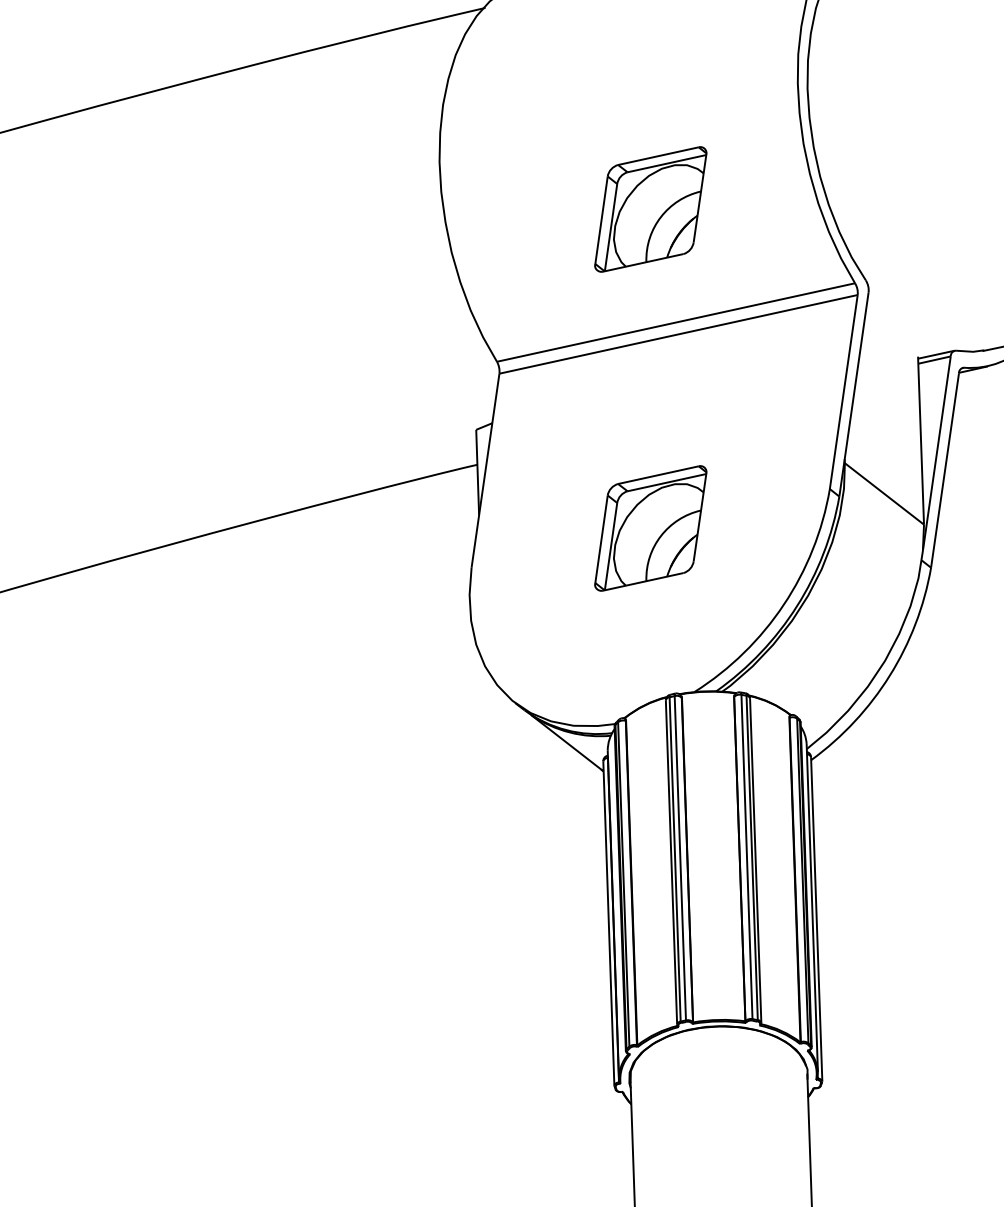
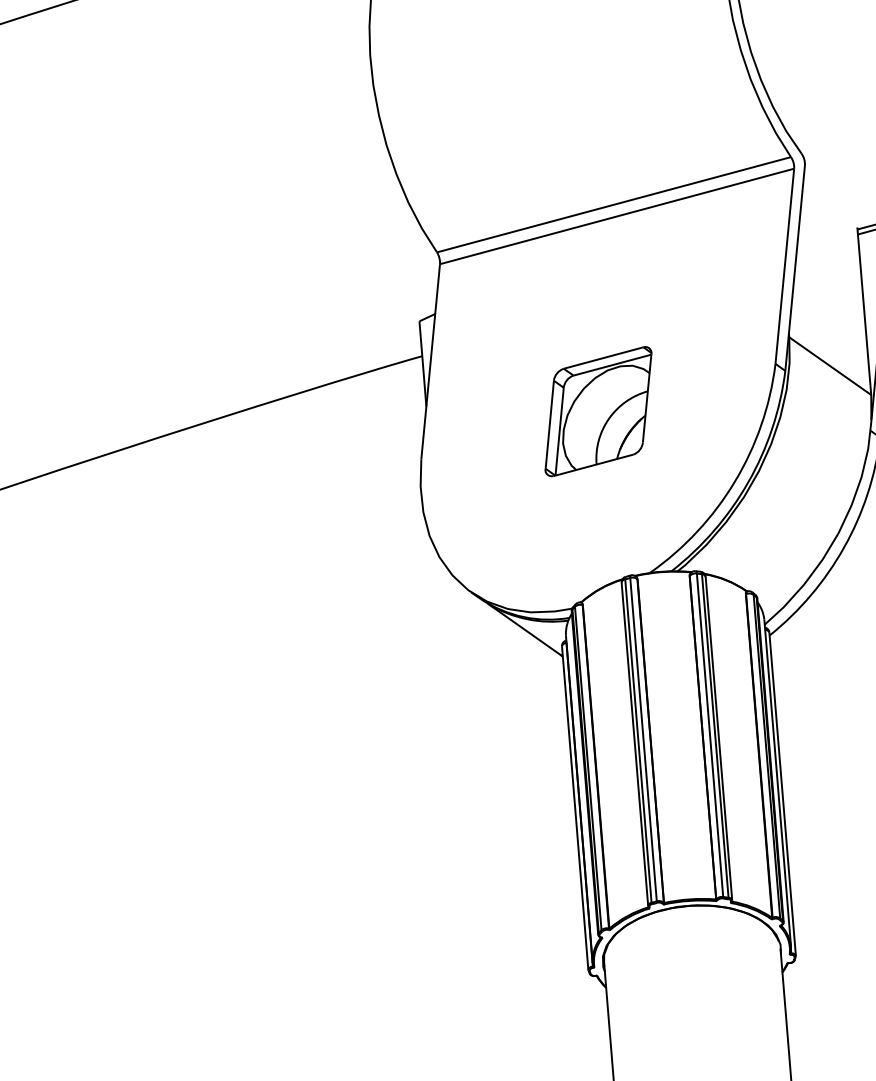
part: (650, 209) -> (583, 93), removed

